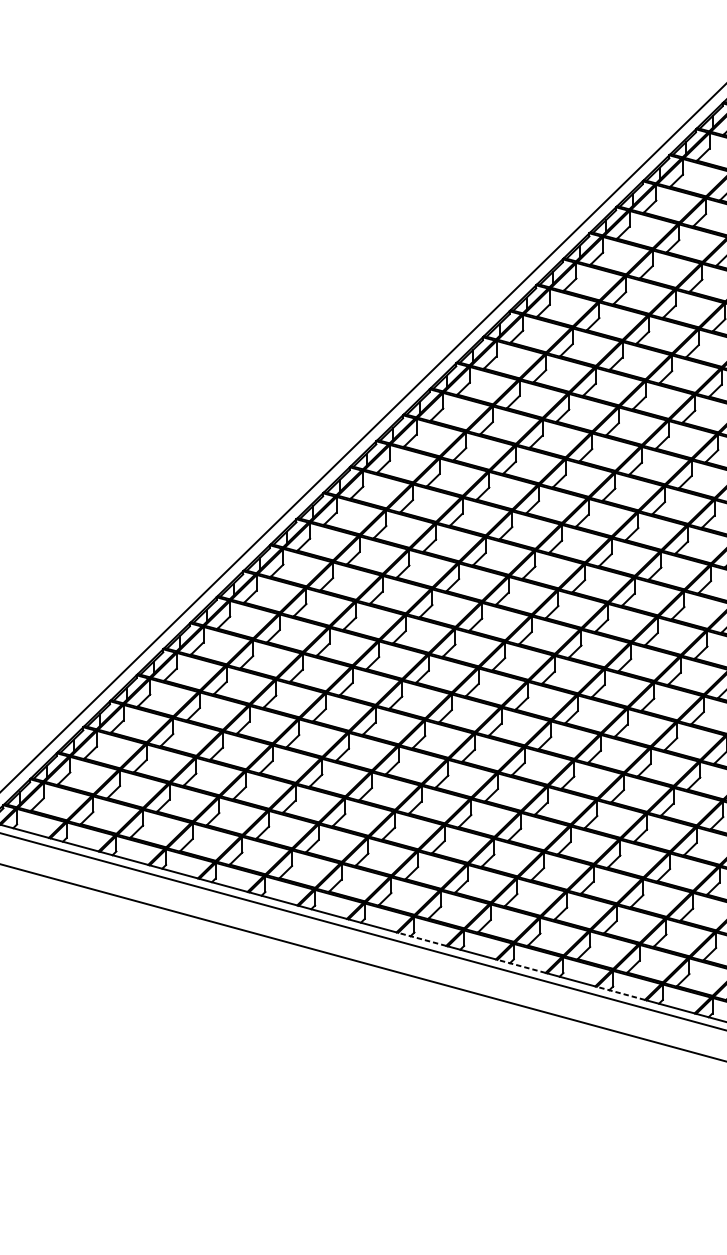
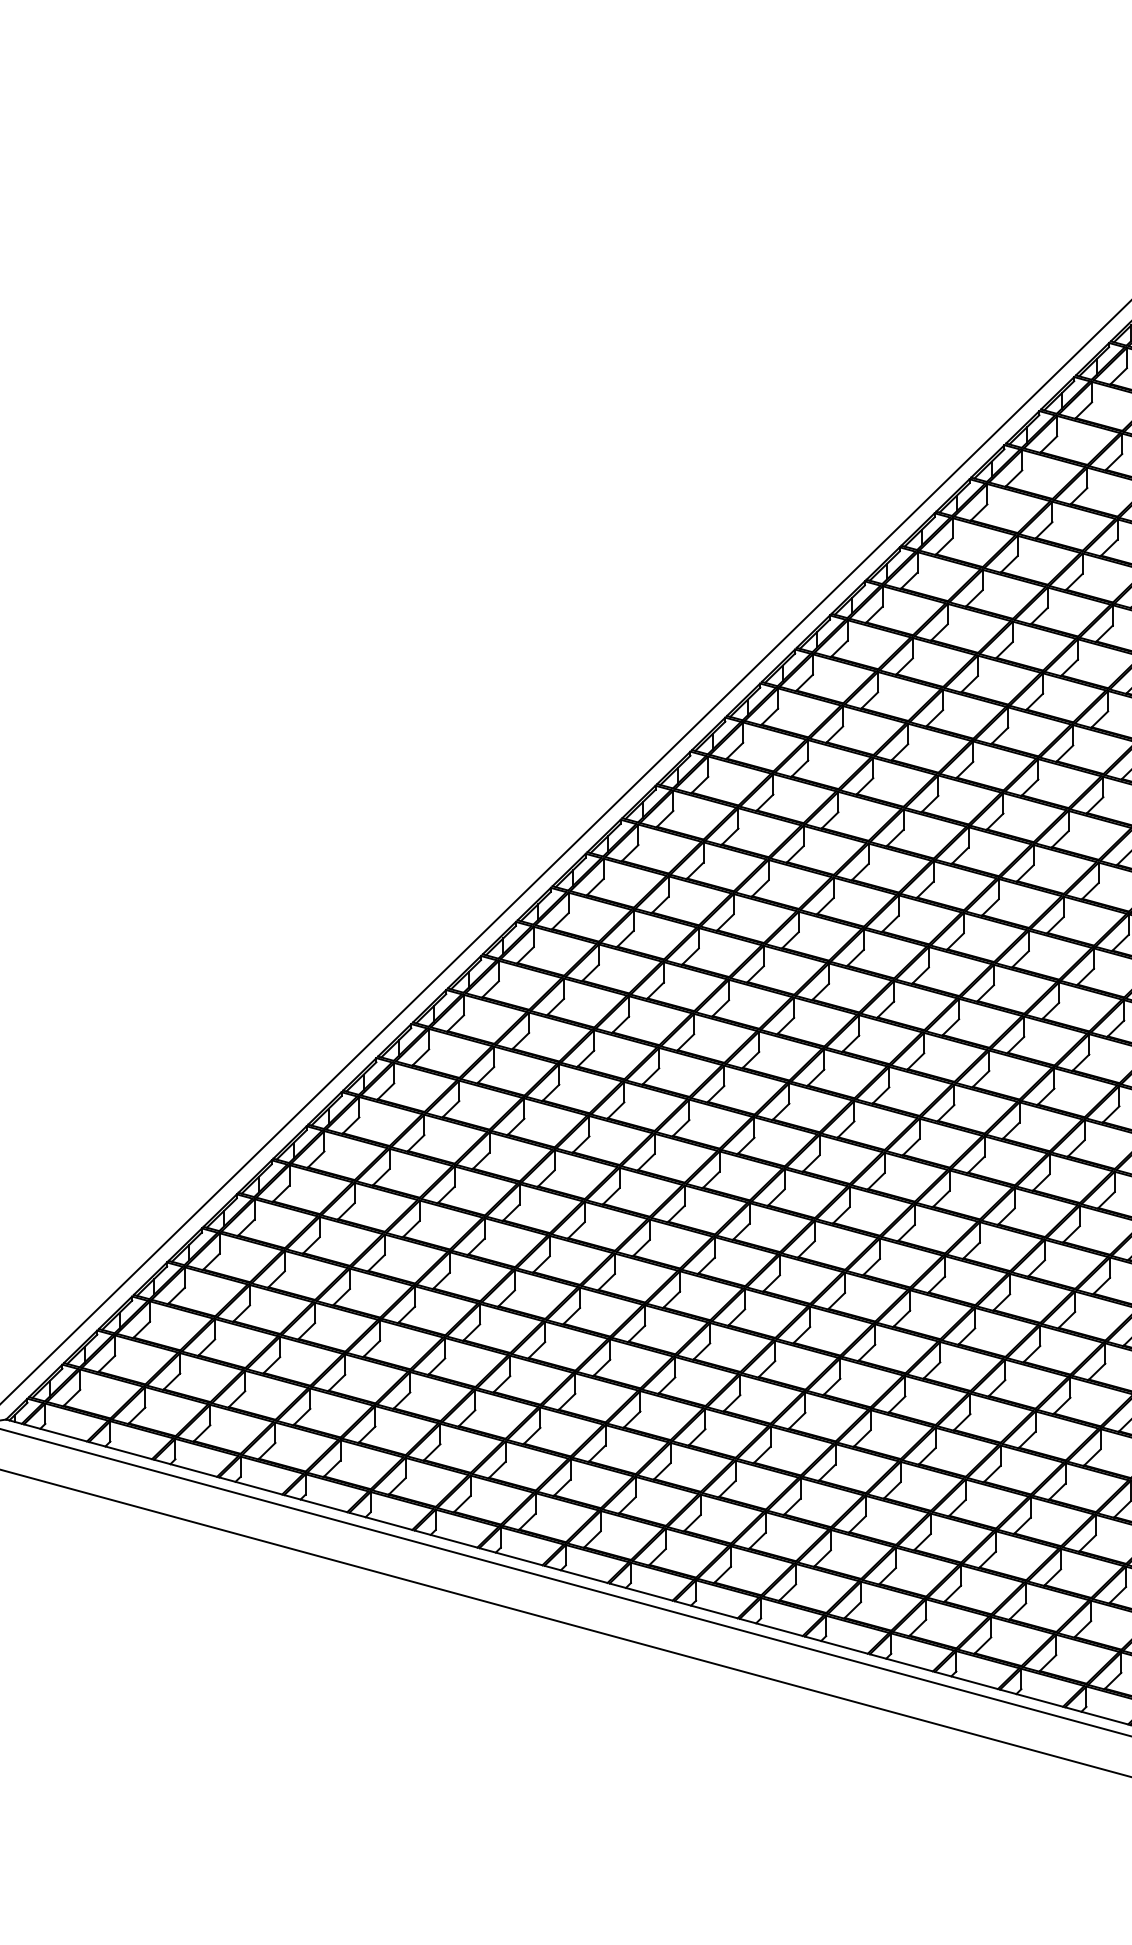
line: (422, 939) -> (576, 1574), dashed -> solid
line: (521, 966) -> (706, 1609), dashed -> solid
line: (621, 993) -> (836, 1645), dashed -> solid

